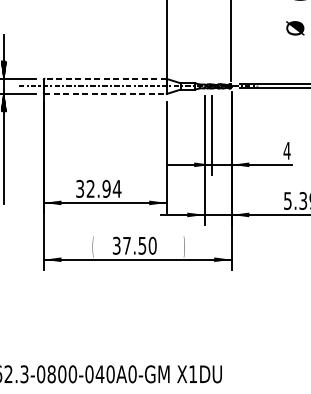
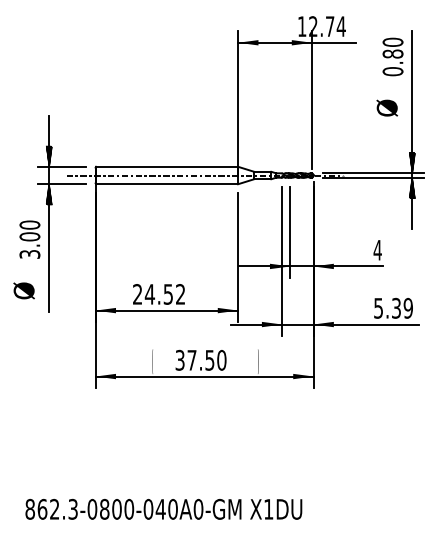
line: (105, 78) -> (167, 166), dashed -> solid
line: (105, 94) -> (167, 184), dashed -> solid
text: (98, 189) -> (159, 294), 32.94 -> 24.52

